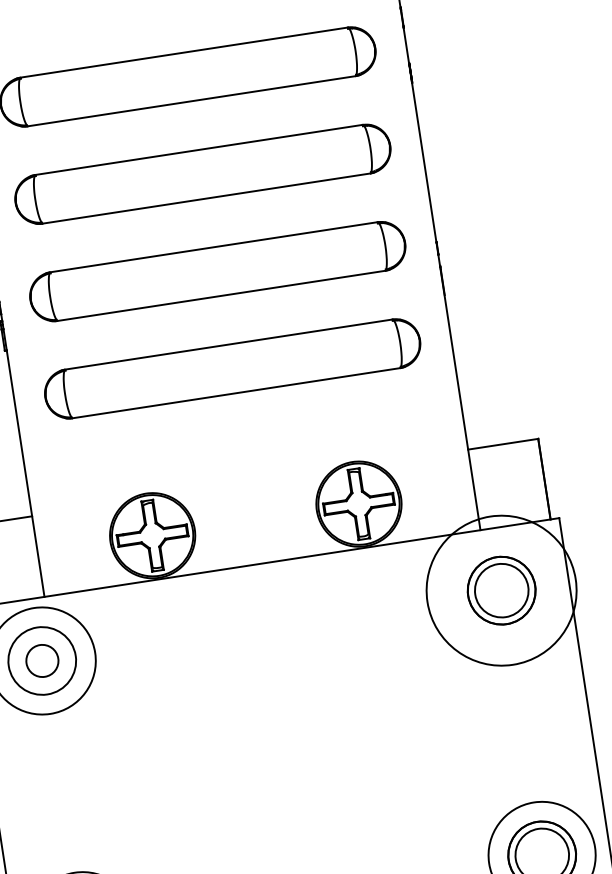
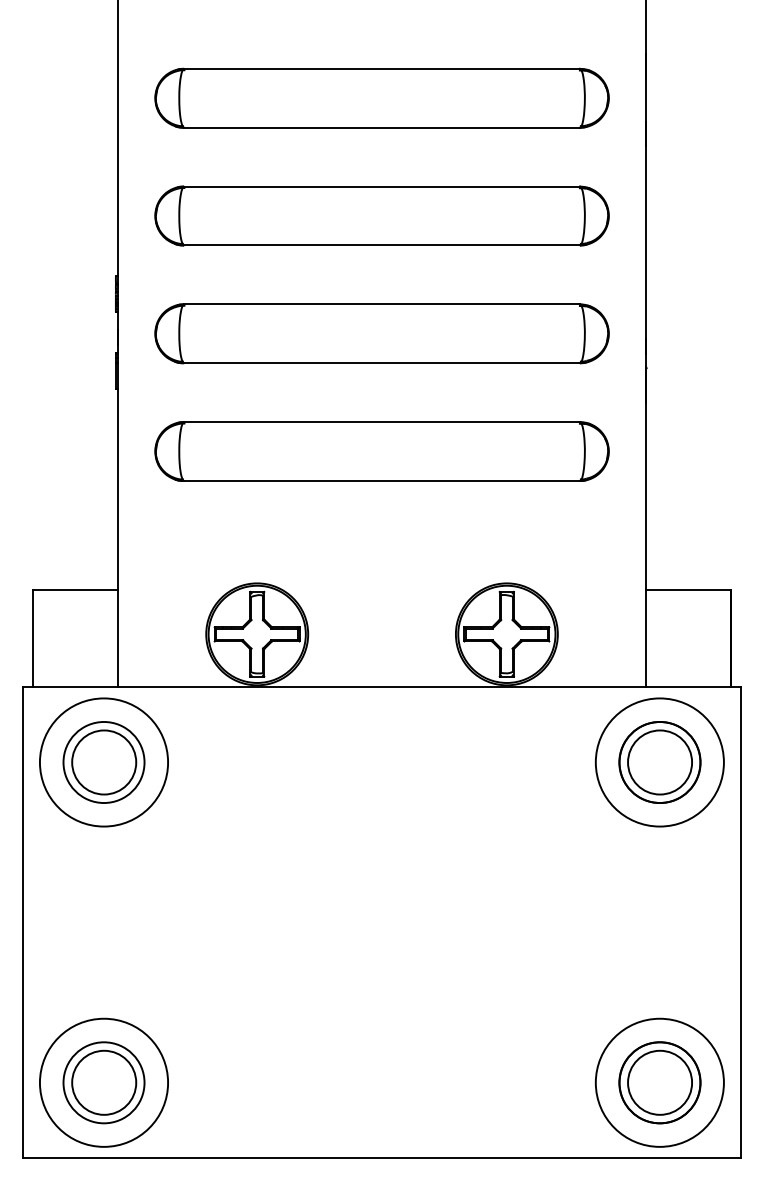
circle: (501, 590) -> (659, 762), size x0.71
circle: (42, 660) -> (104, 762), size x1.67

